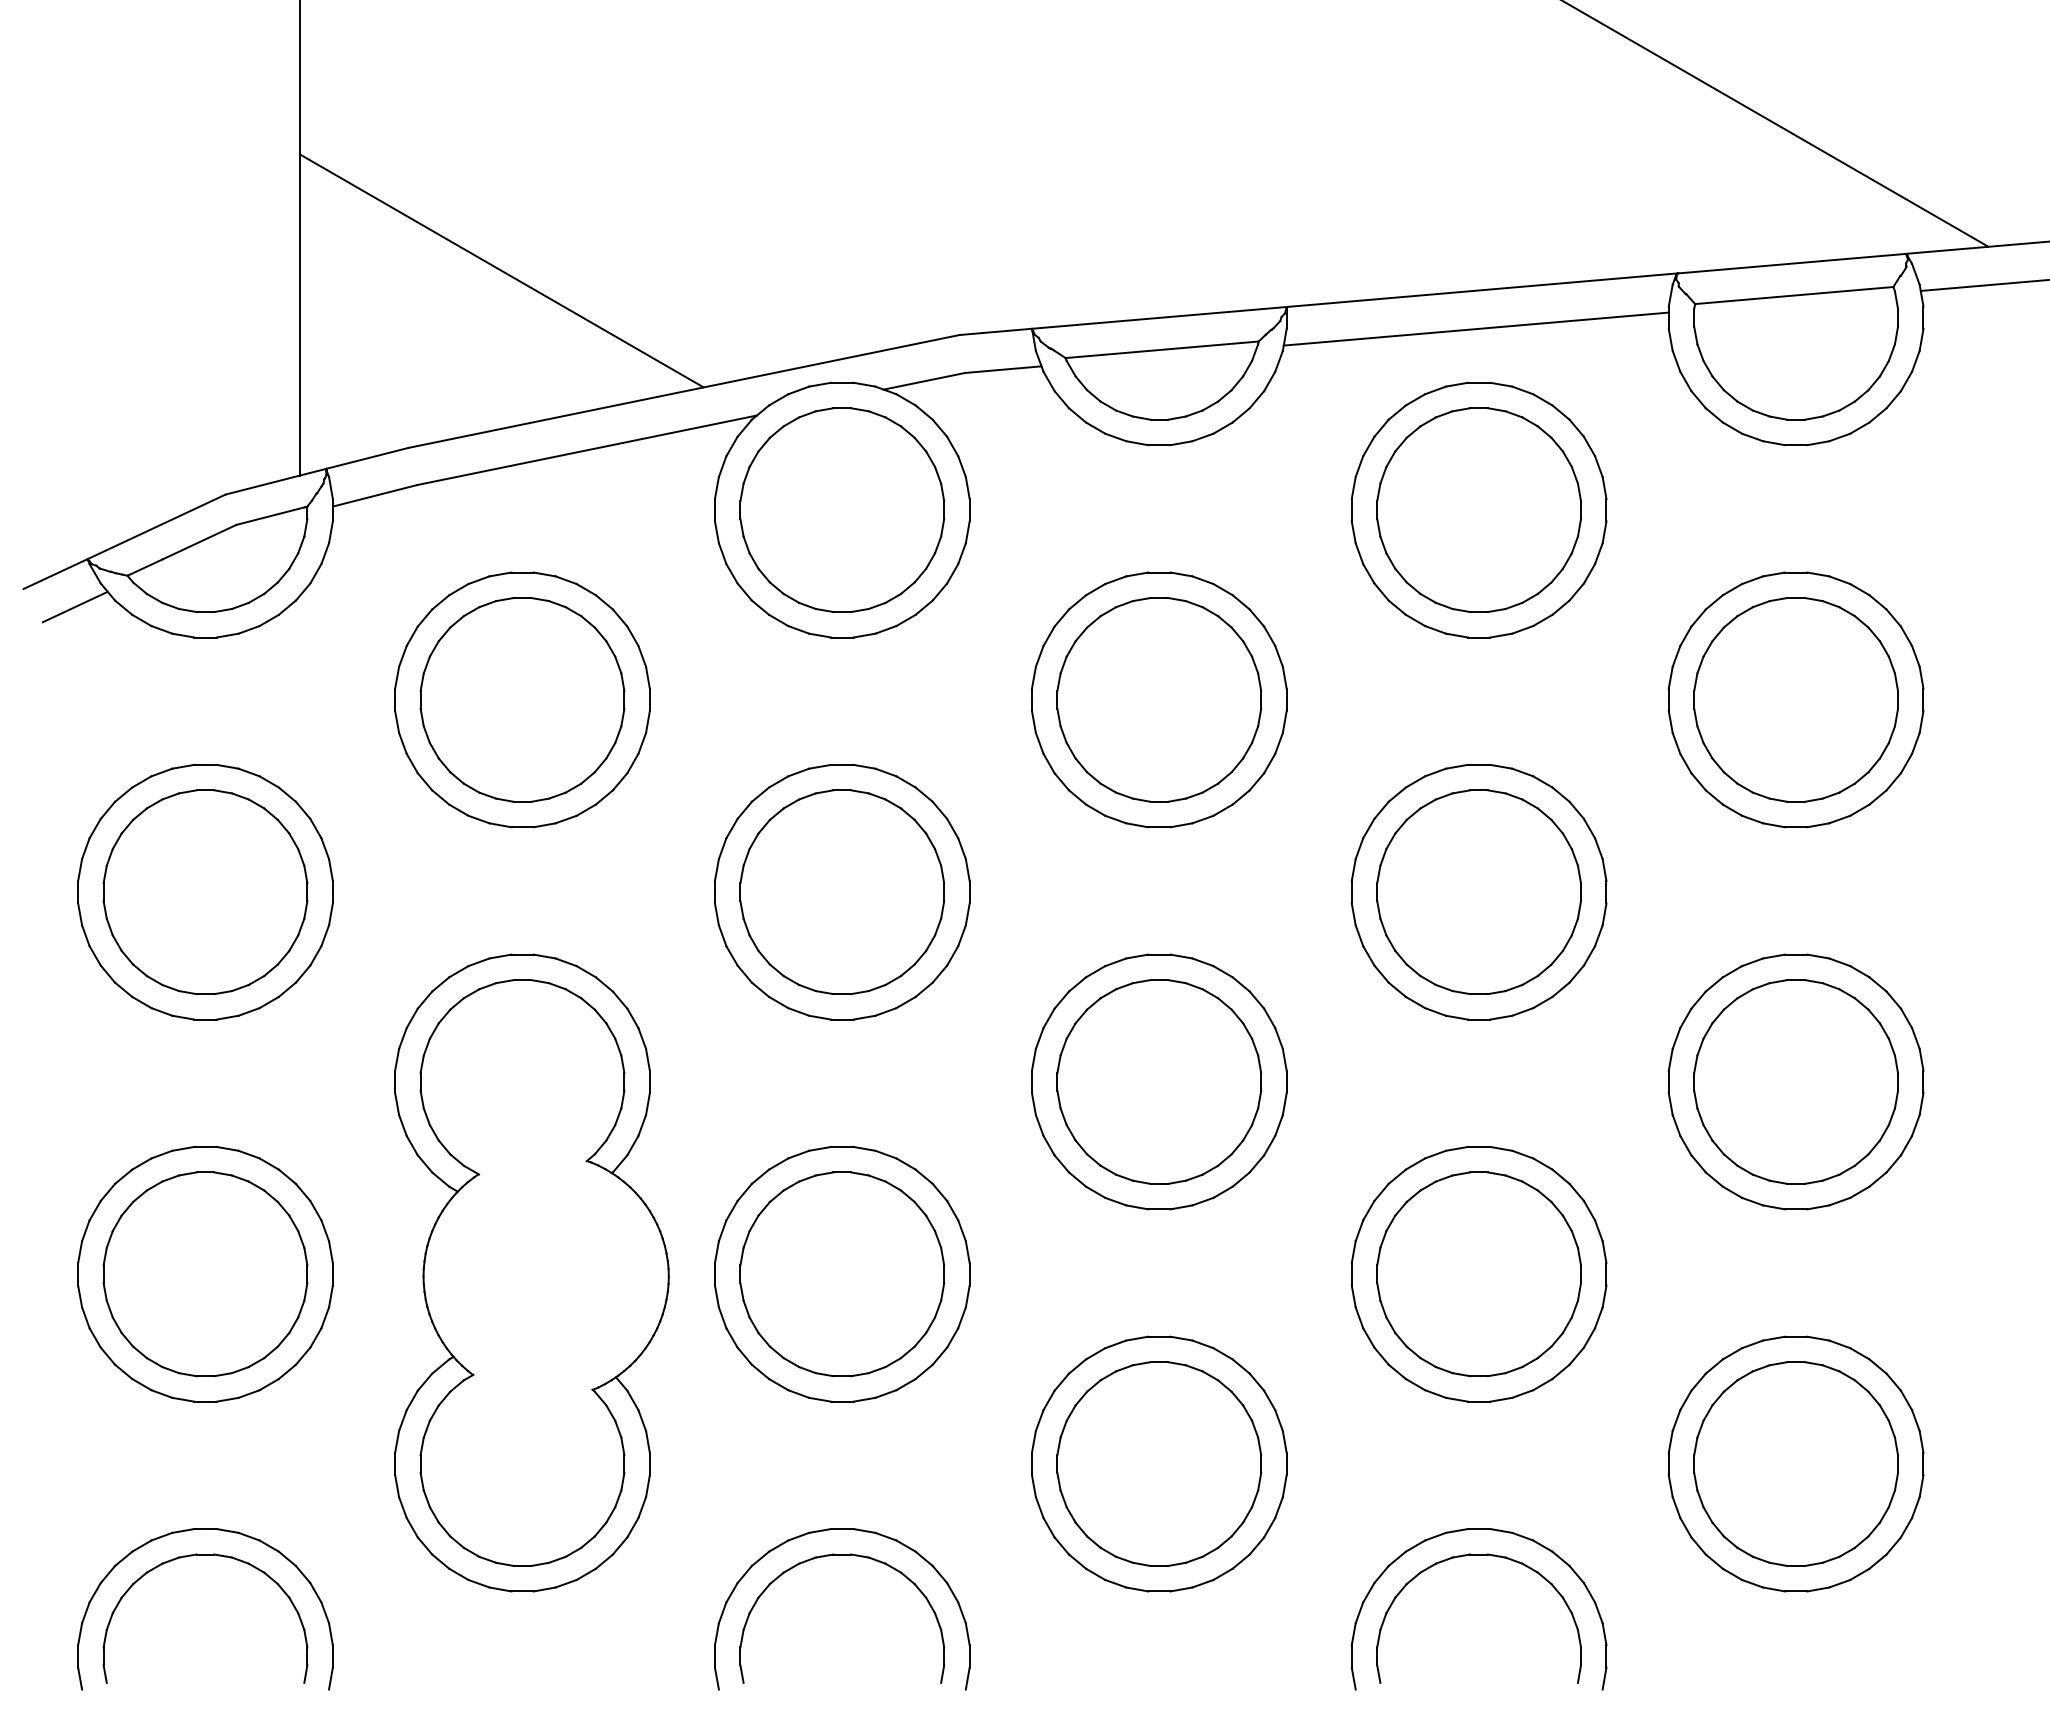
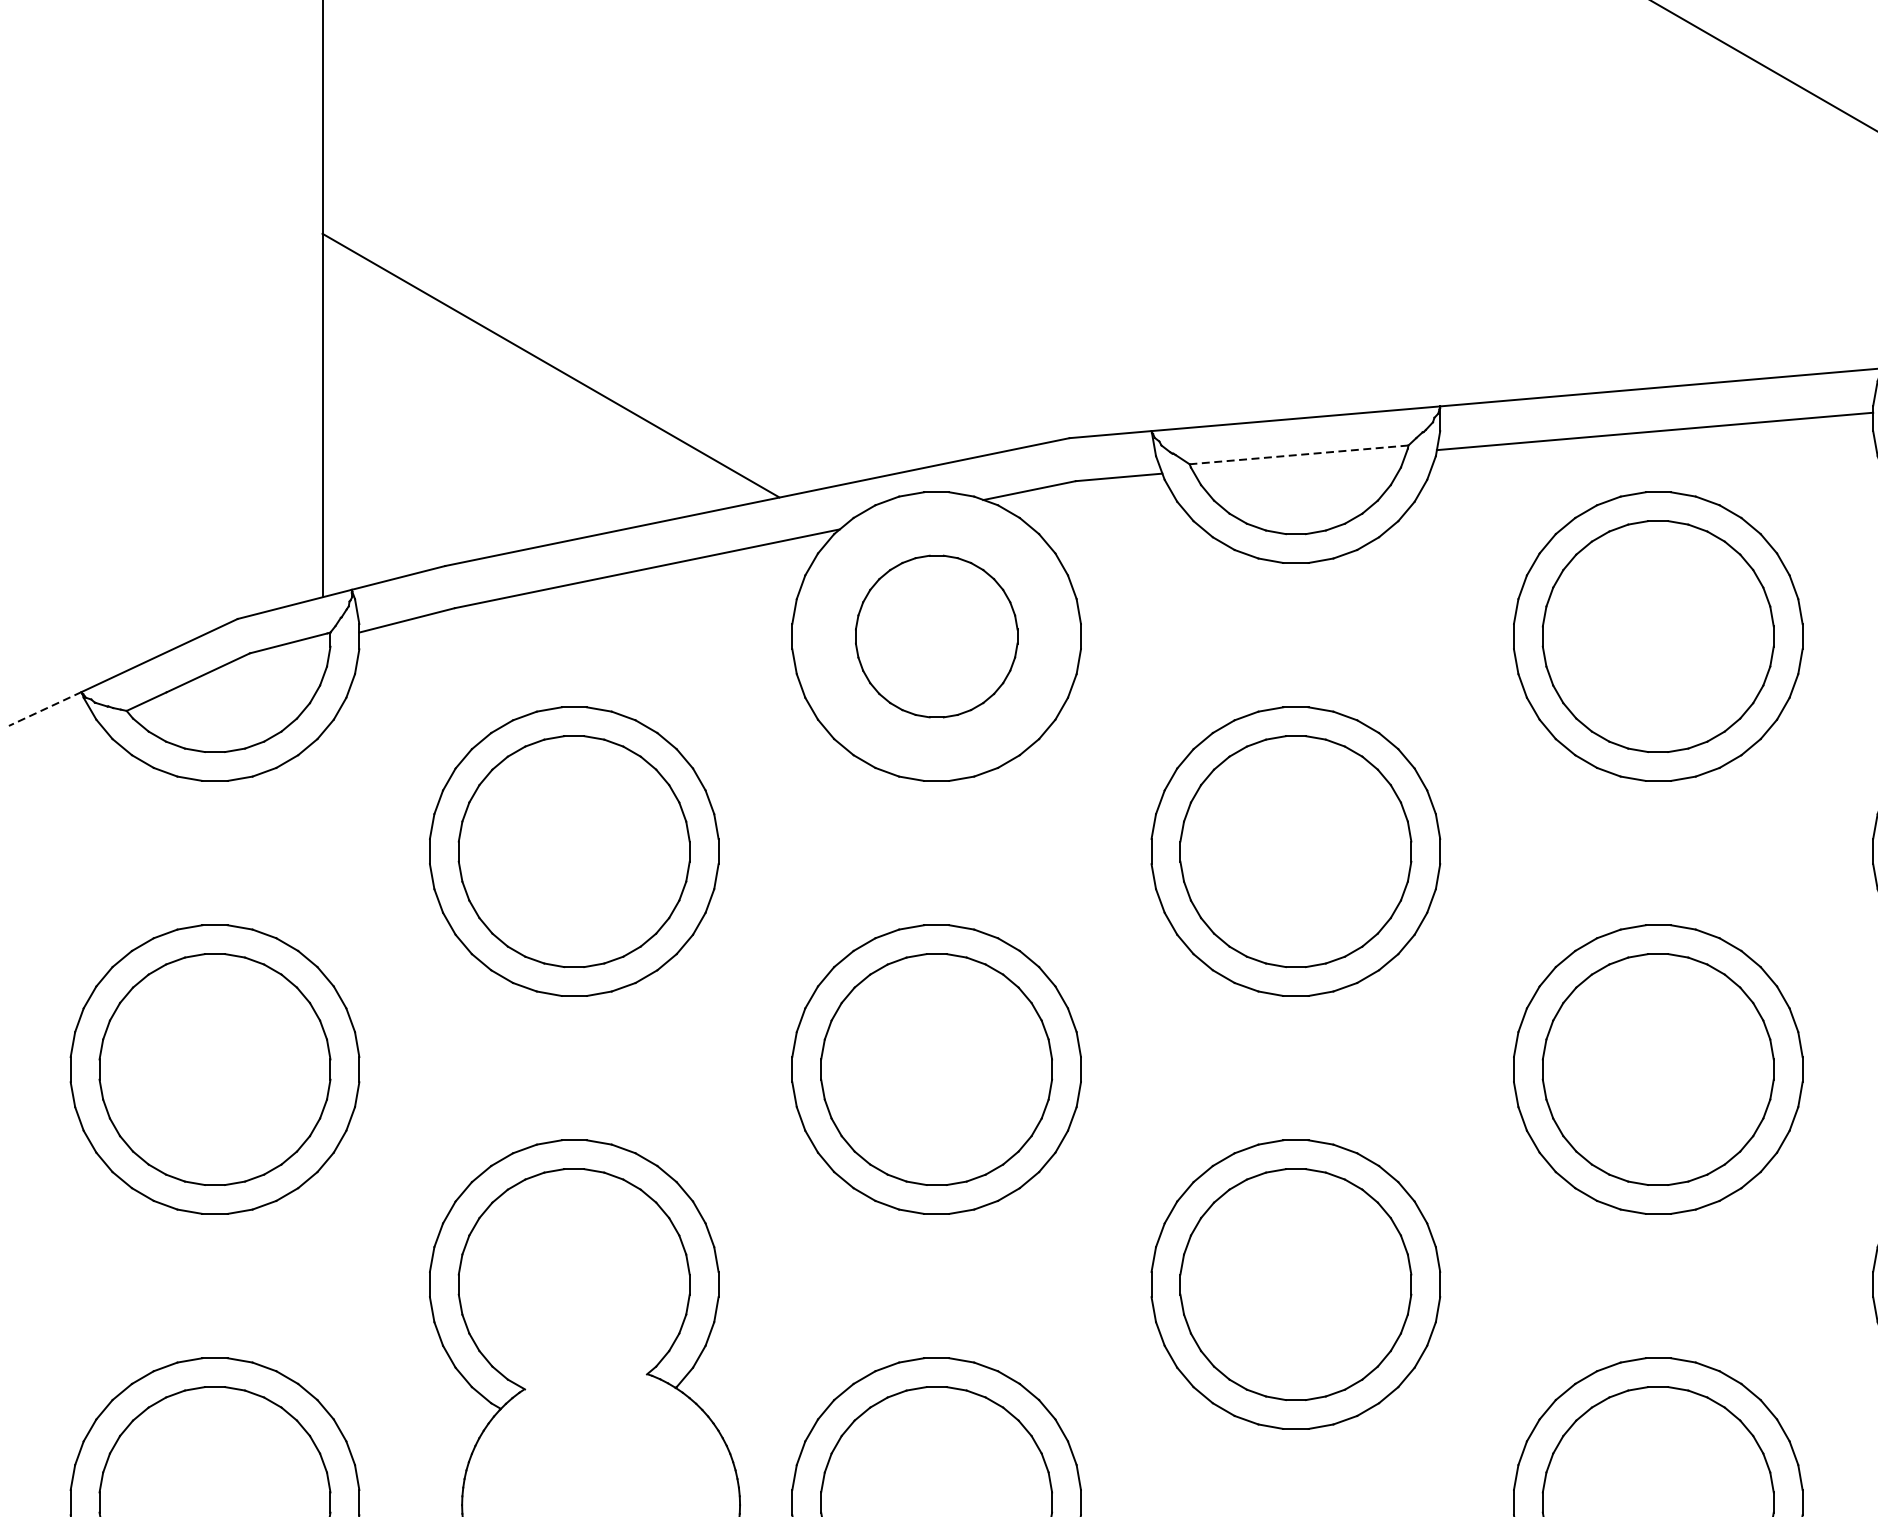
line: (1162, 349) -> (1299, 454), solid -> dashed
part: (842, 509) -> (936, 635), size x0.7
line: (55, 574) -> (45, 709), solid -> dashed
line: (74, 606) -> (66, 745), removed

